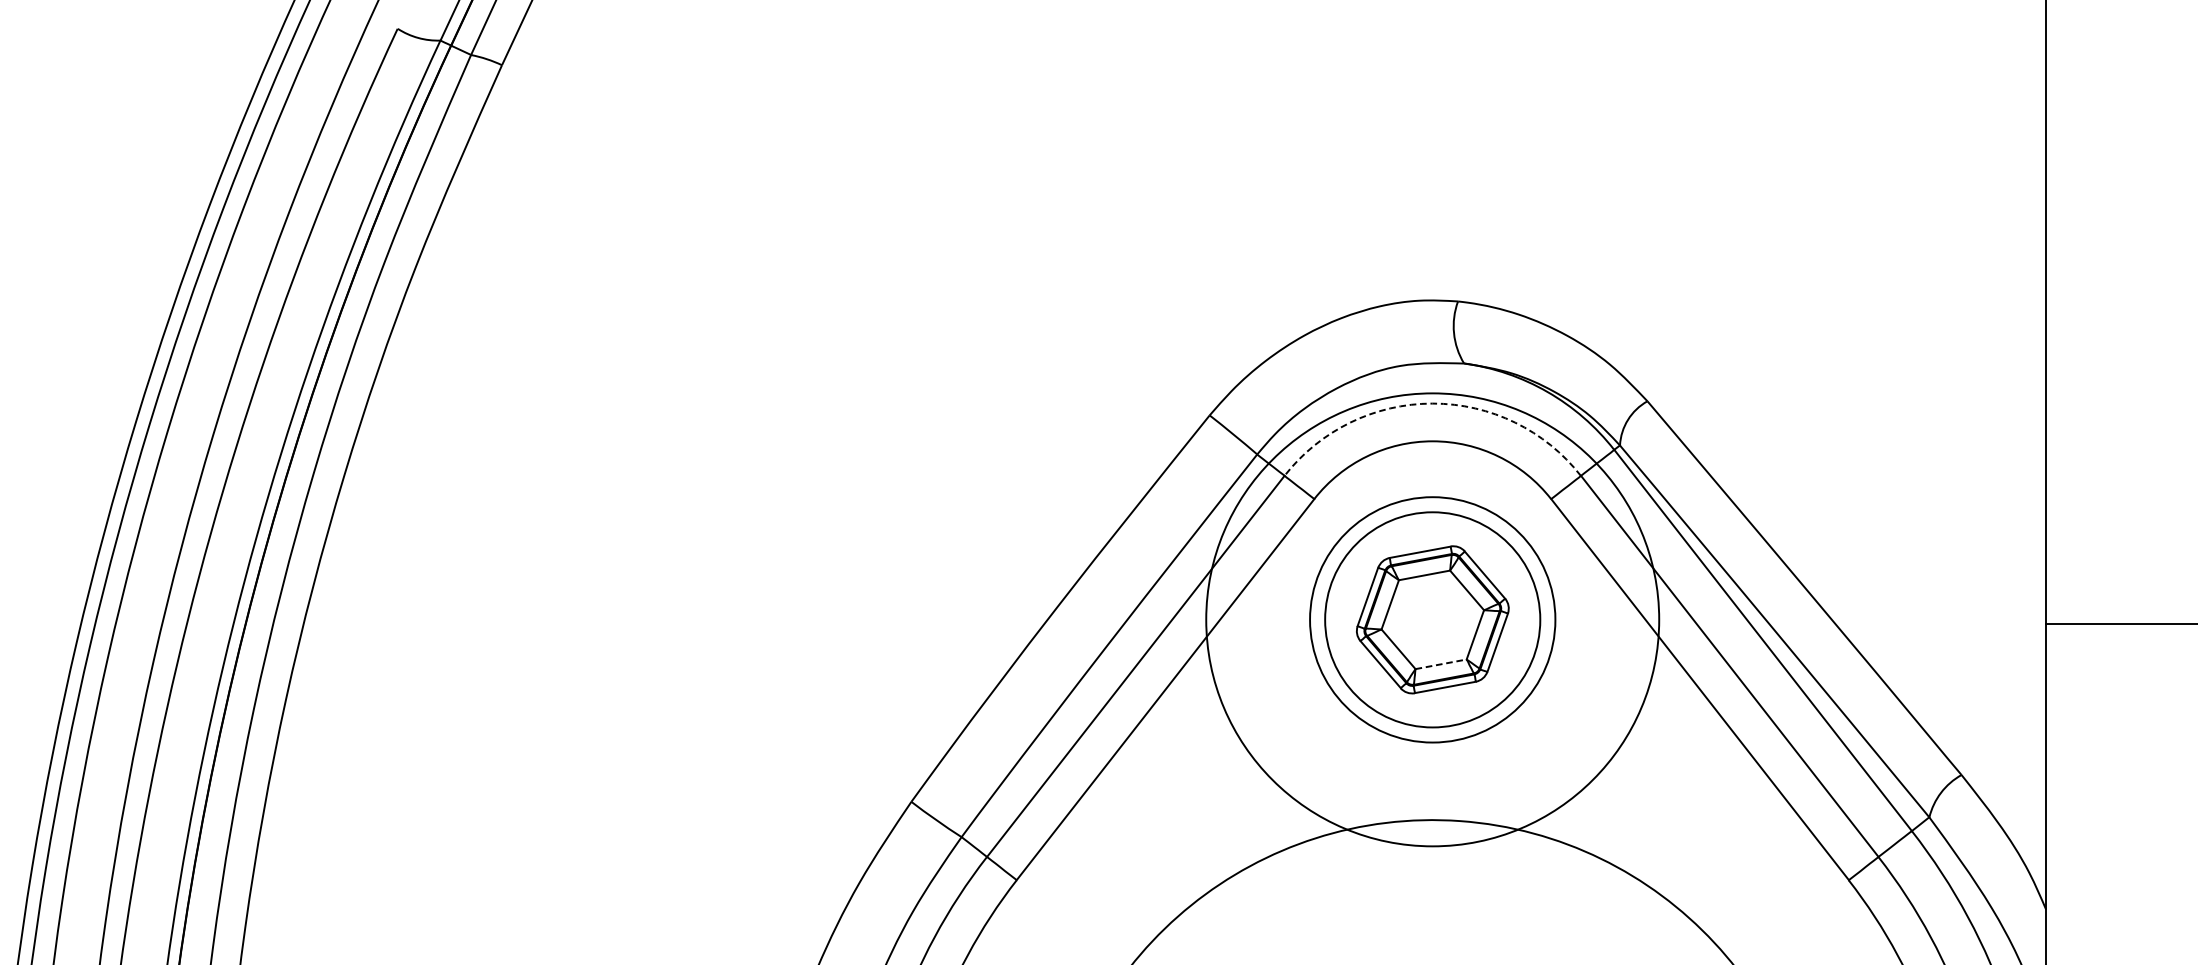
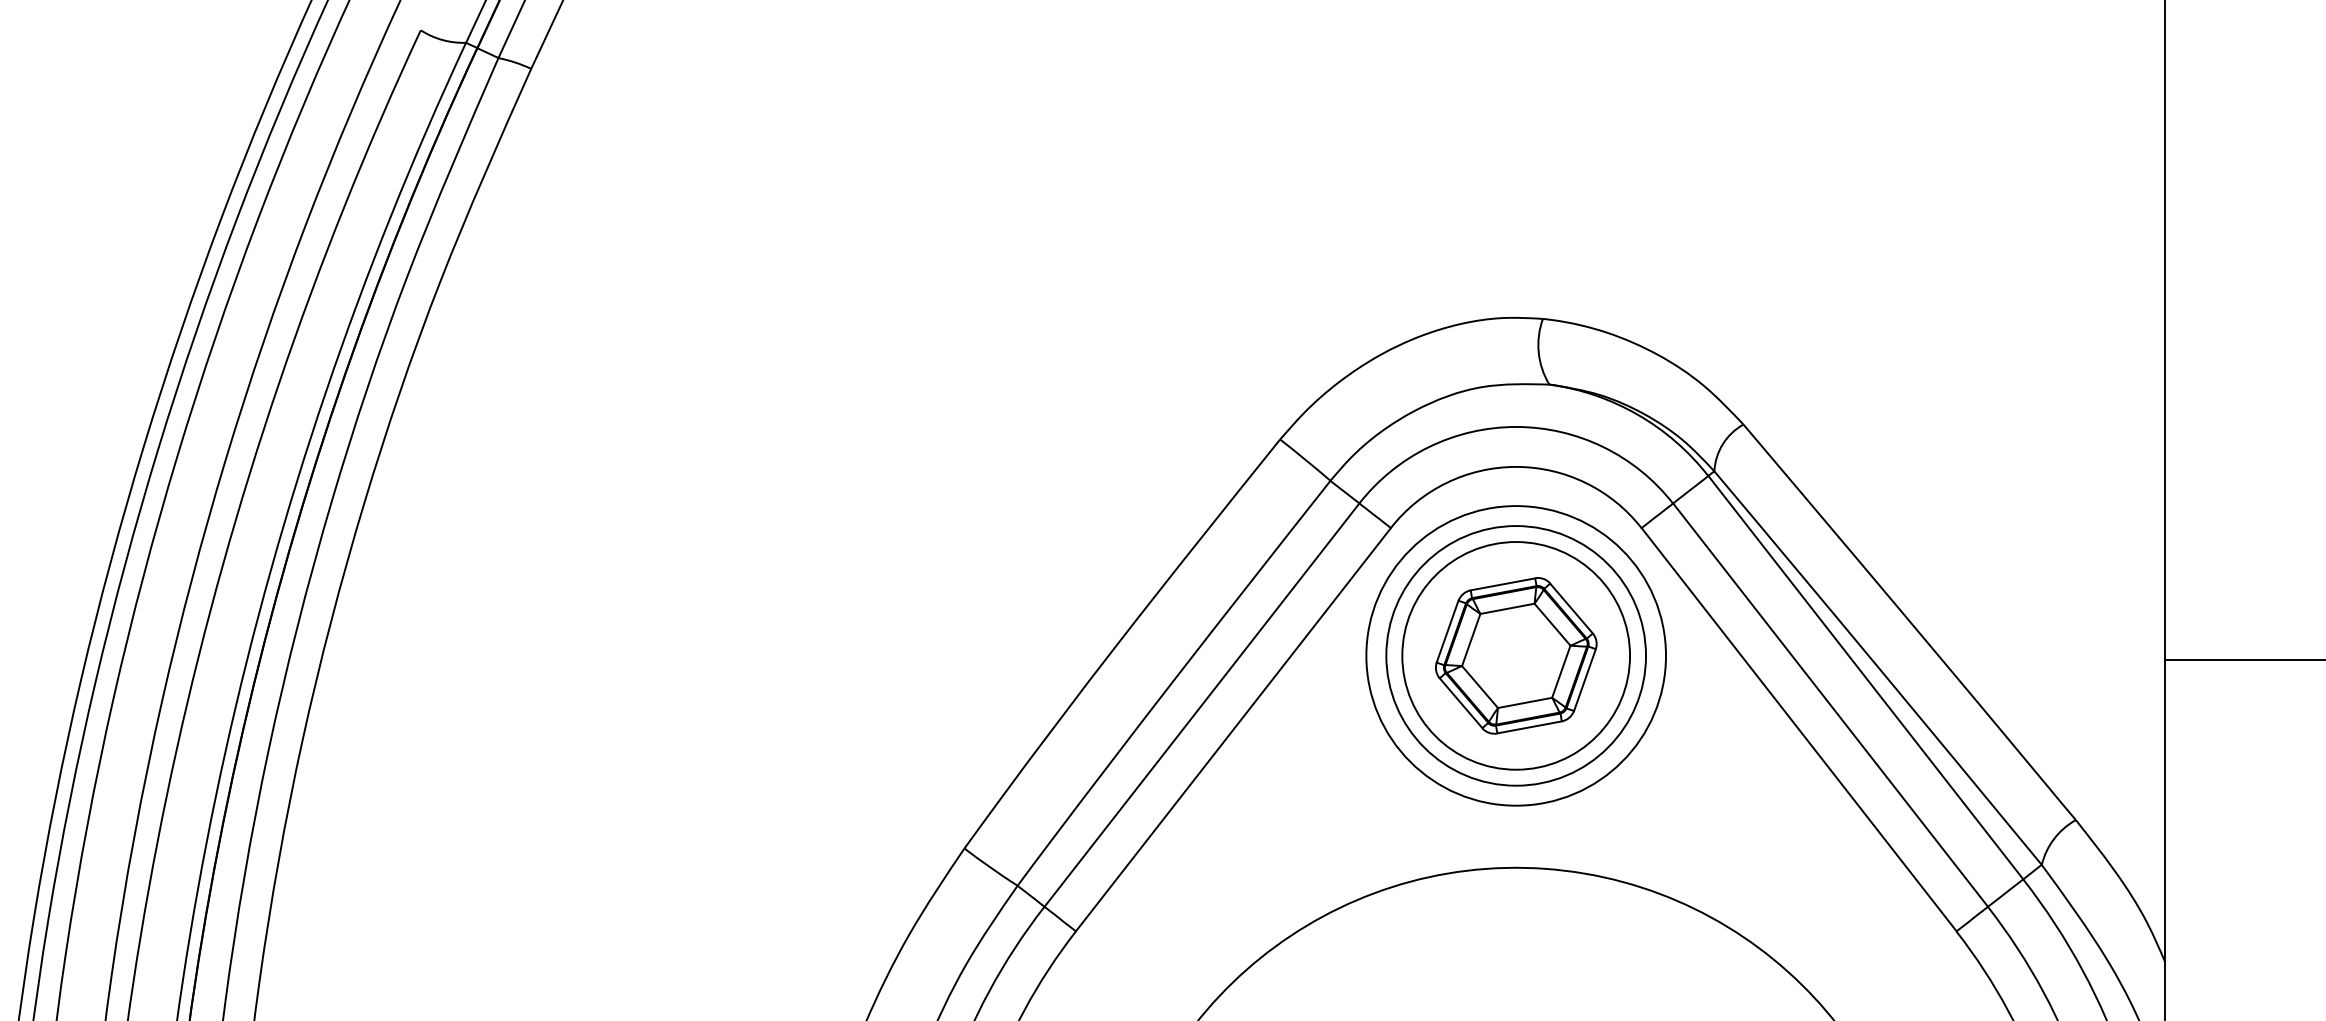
arc: (1433, 403) -> (1516, 426), dashed -> solid
circle: (1432, 619) -> (1515, 655), size x0.62
line: (1441, 663) -> (1525, 702), dashed -> solid

